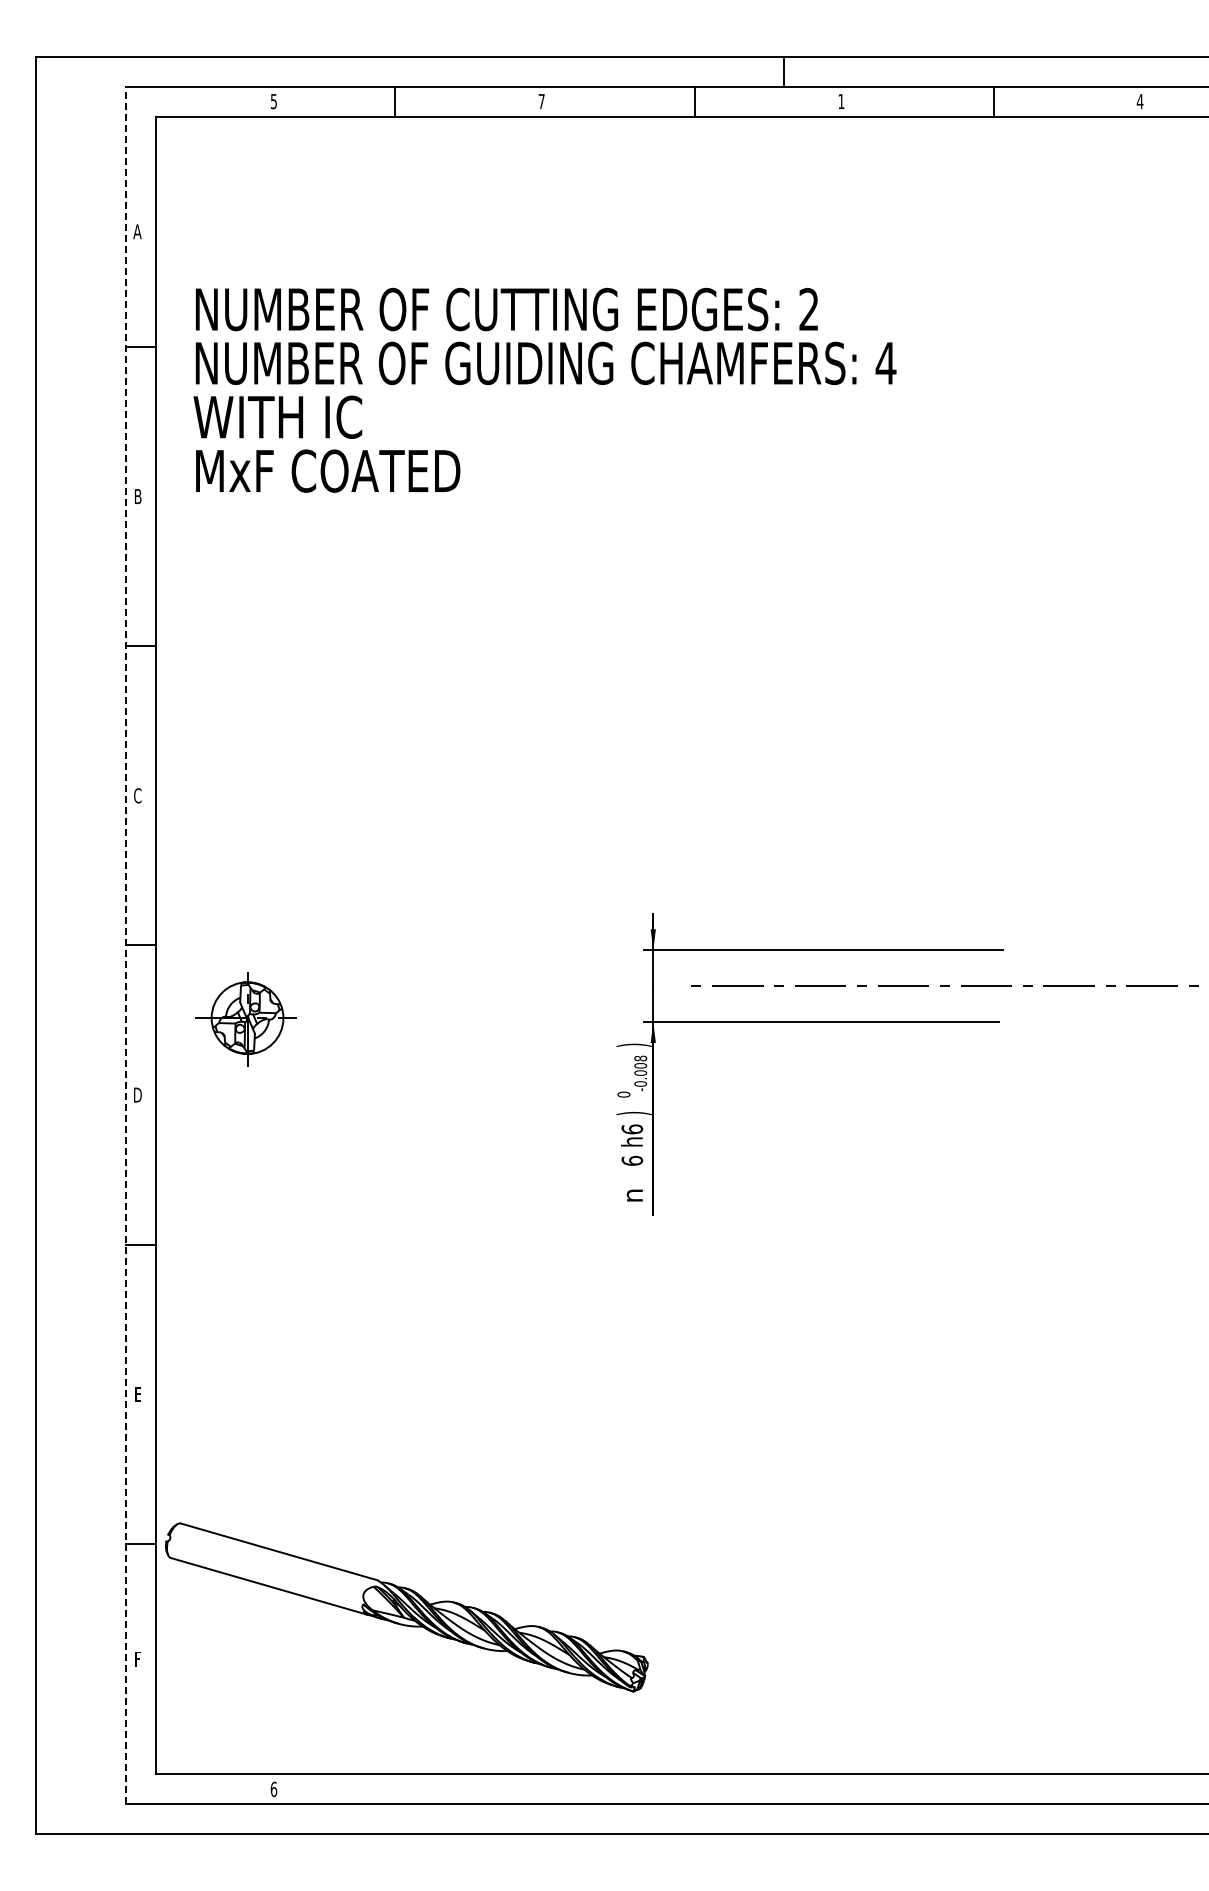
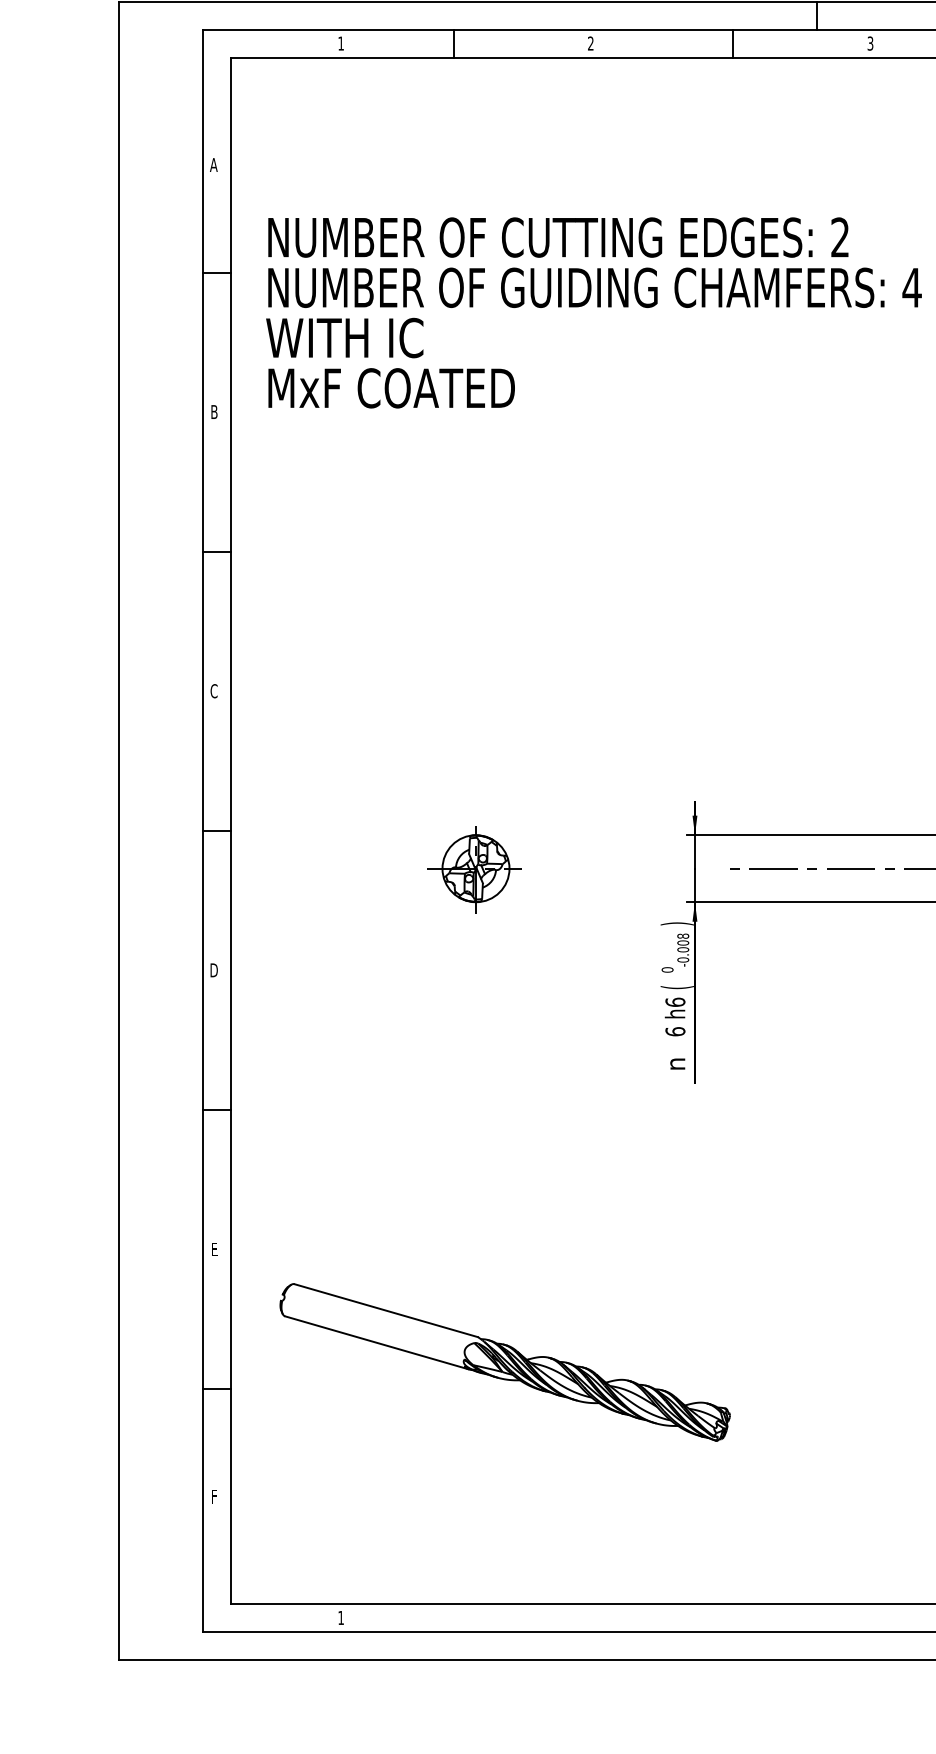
text: (541, 100) -> (590, 42), 7 -> 2
text: (273, 101) -> (340, 43), 5 -> 1
text: (841, 101) -> (870, 43), 1 -> 3
line: (125, 945) -> (202, 830), dashed -> solid
part: (245, 1019) -> (474, 869), moved
text: (633, 1113) -> (676, 987), ) -> (
part: (406, 1607) -> (504, 1362), moved
text: (273, 1789) -> (340, 1618), 6 -> 1

